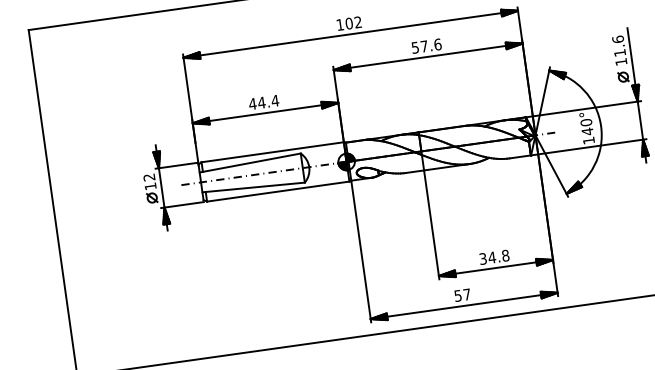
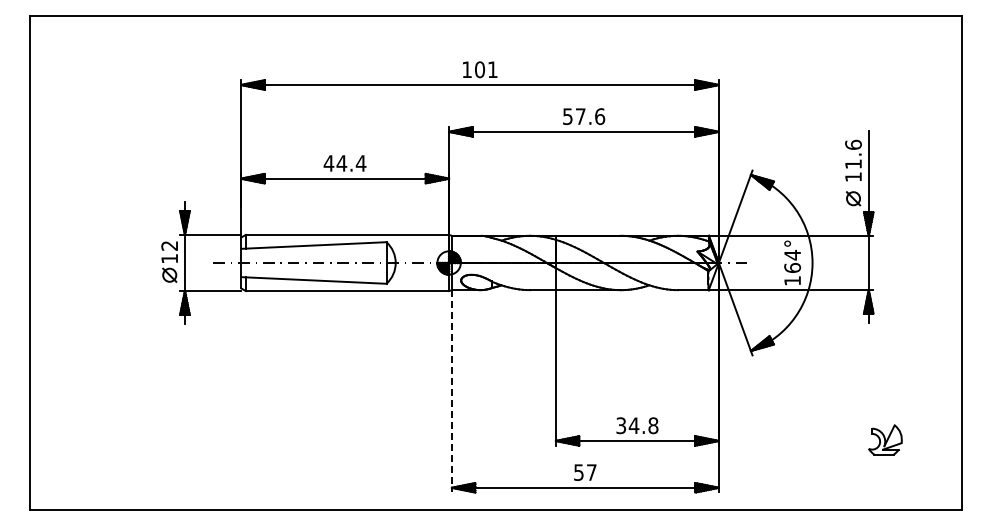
text: (357, 22) -> (492, 69), 102 -> 101
text: (586, 127) -> (792, 261), 140° -> 164°
line: (360, 251) -> (451, 391), solid -> dashed

